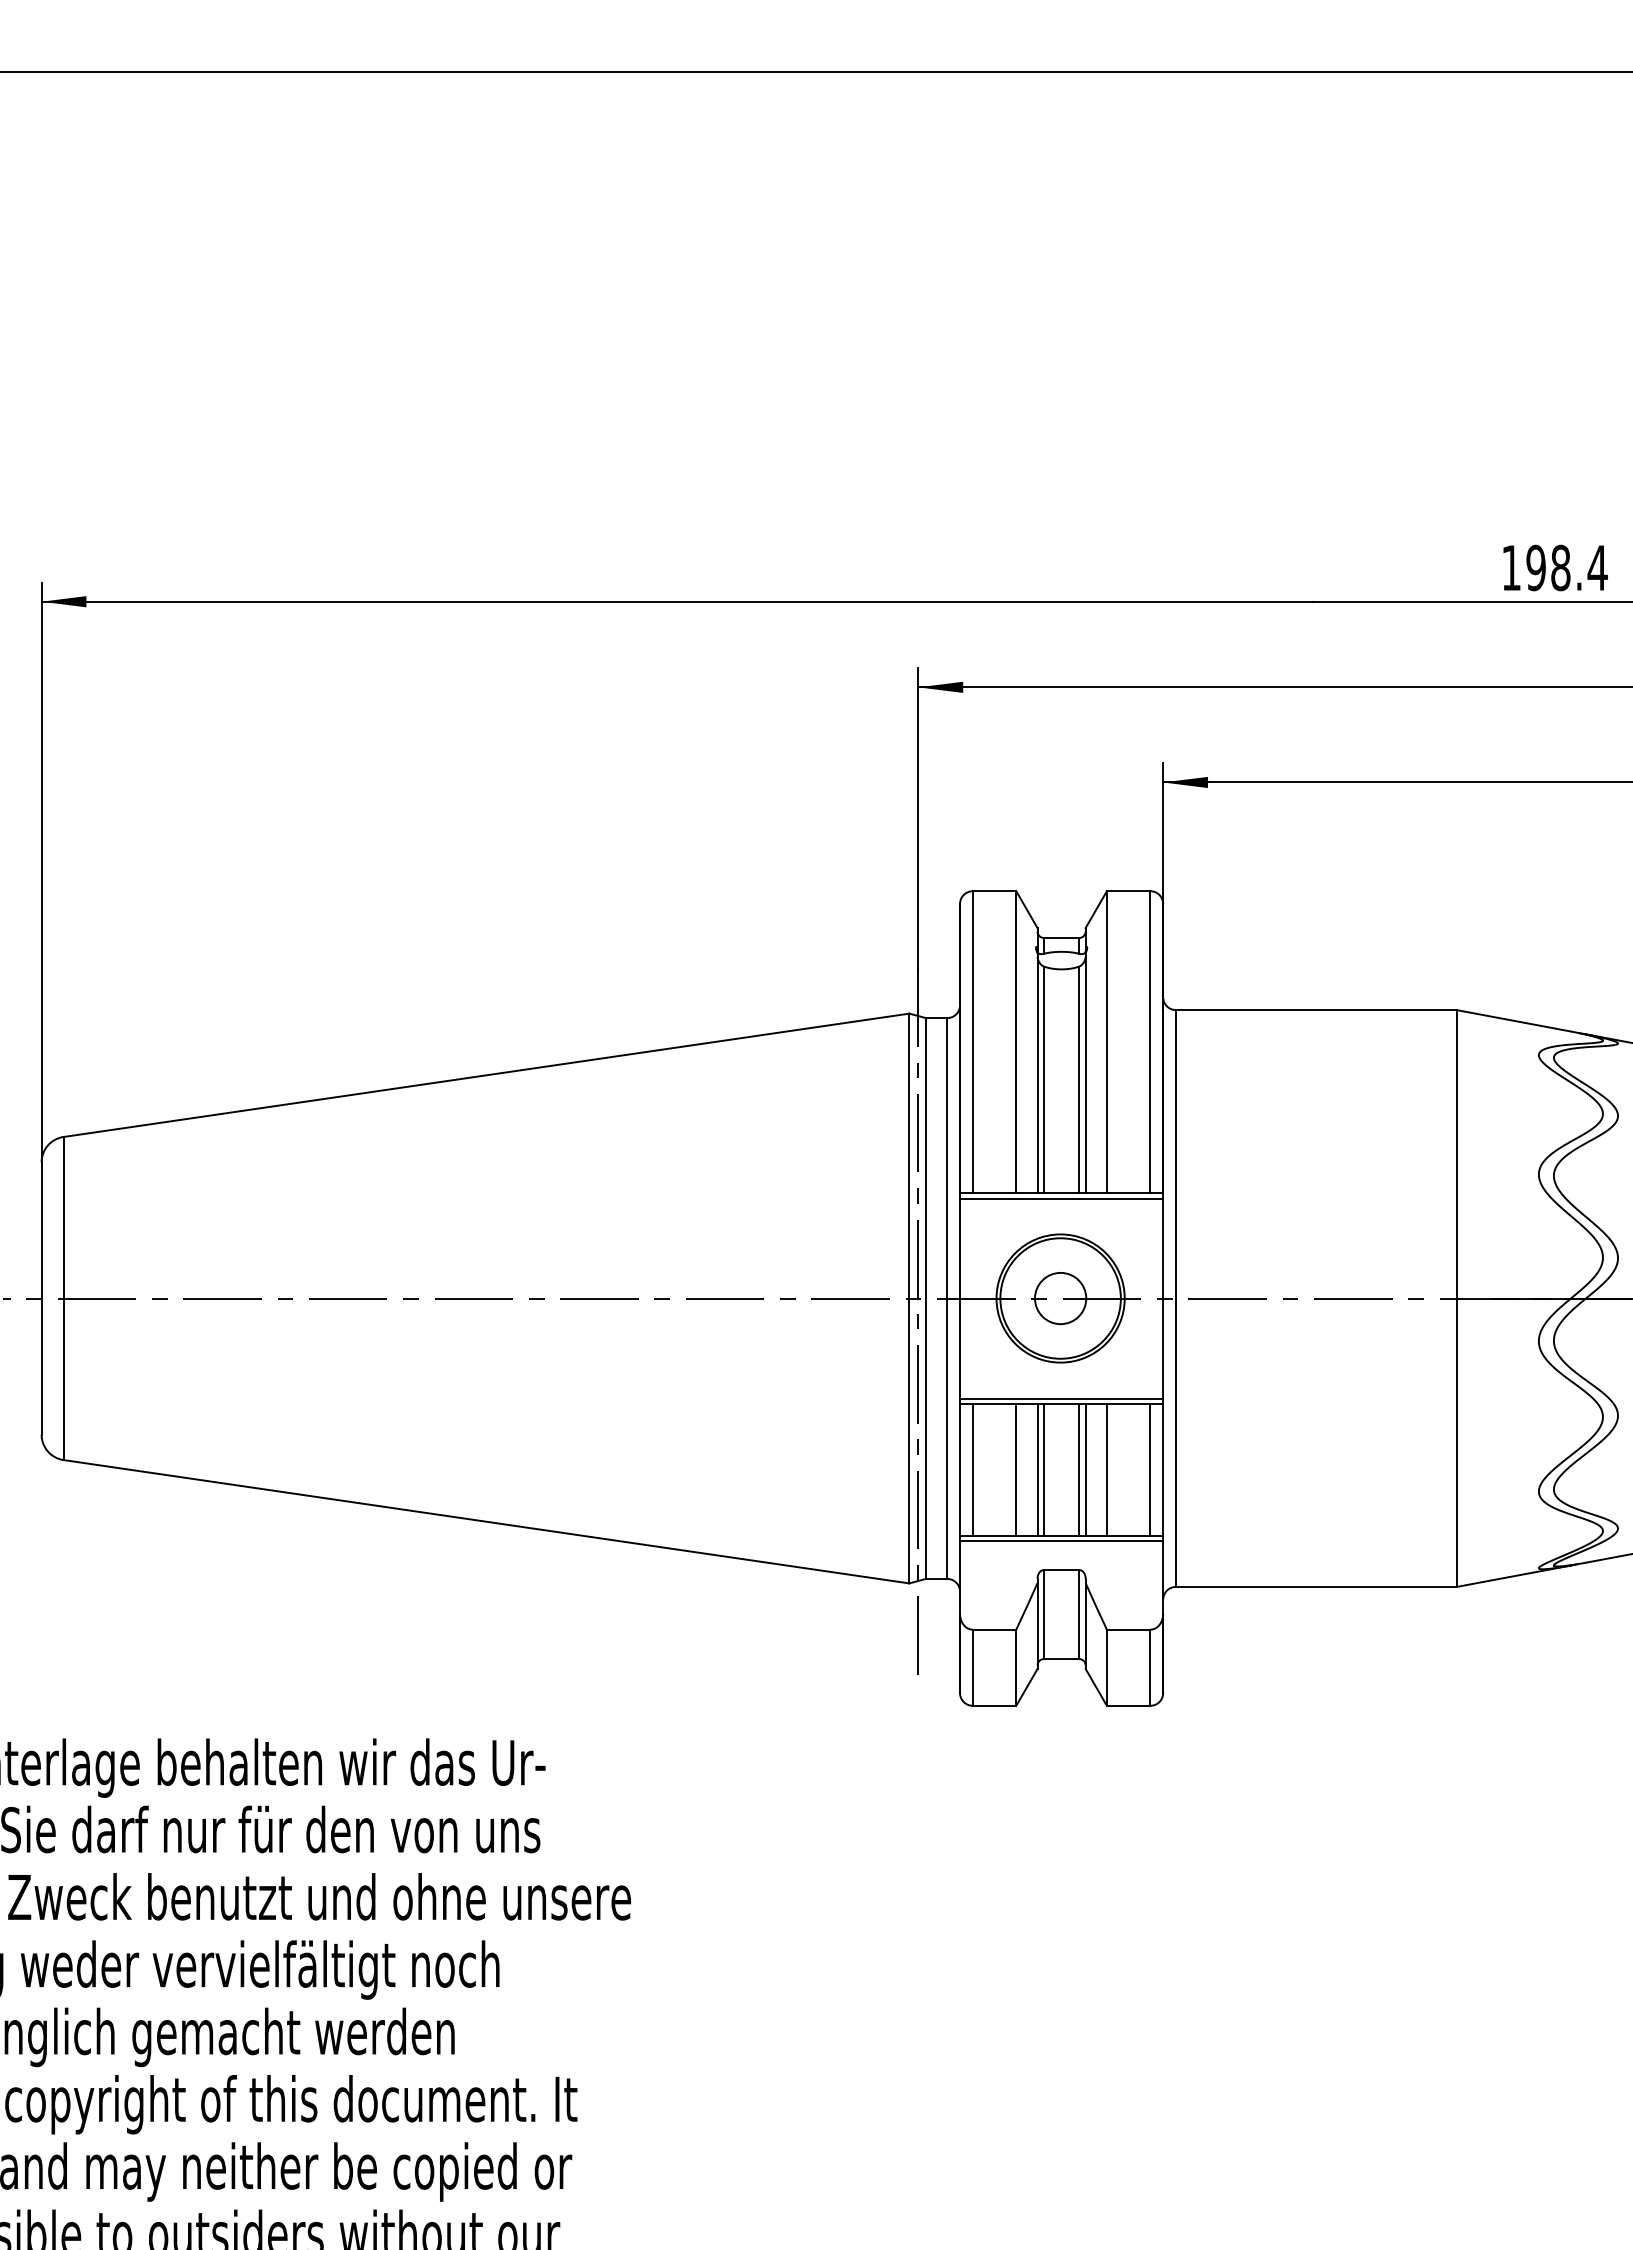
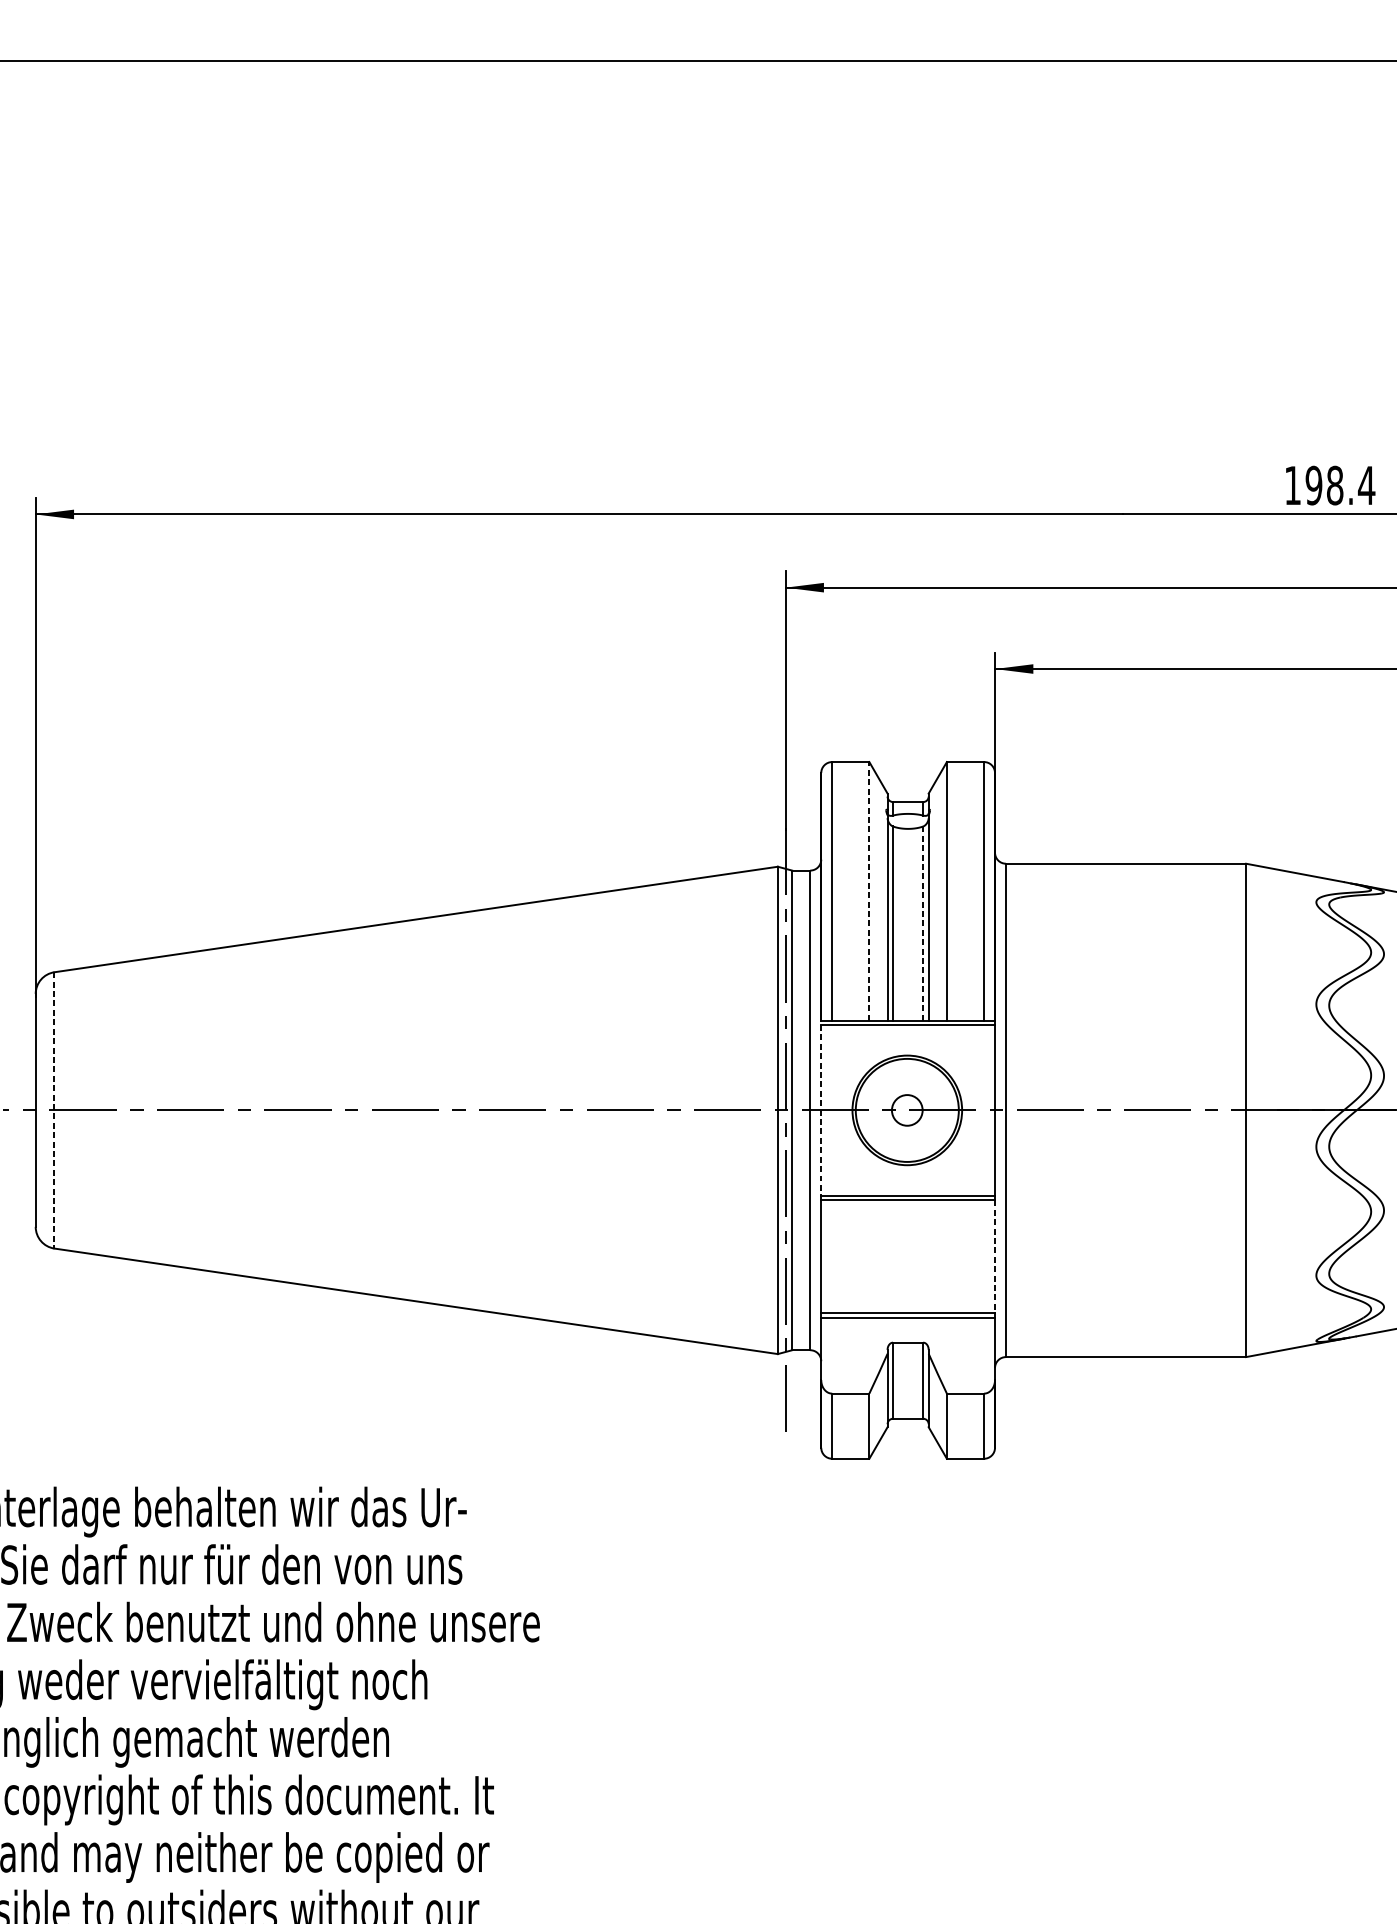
line: (1016, 1041) -> (869, 890), solid -> dashed
line: (1079, 1079) -> (923, 923), solid -> dashed
line: (63, 1298) -> (54, 1110), solid -> dashed
line: (960, 1298) -> (821, 1110), solid -> dashed
circle: (1060, 1298) -> (907, 1110), size x0.7
line: (972, 1469) -> (831, 1256), removed
line: (1016, 1469) -> (869, 1256), removed
line: (1037, 1469) -> (887, 1256), removed
line: (1043, 1469) -> (892, 1256), removed
line: (1079, 1469) -> (923, 1256), removed
line: (1085, 1469) -> (928, 1256), removed
line: (1106, 1469) -> (946, 1256), removed
line: (1150, 1469) -> (984, 1256), removed
line: (1163, 1470) -> (995, 1257), solid -> dashed

